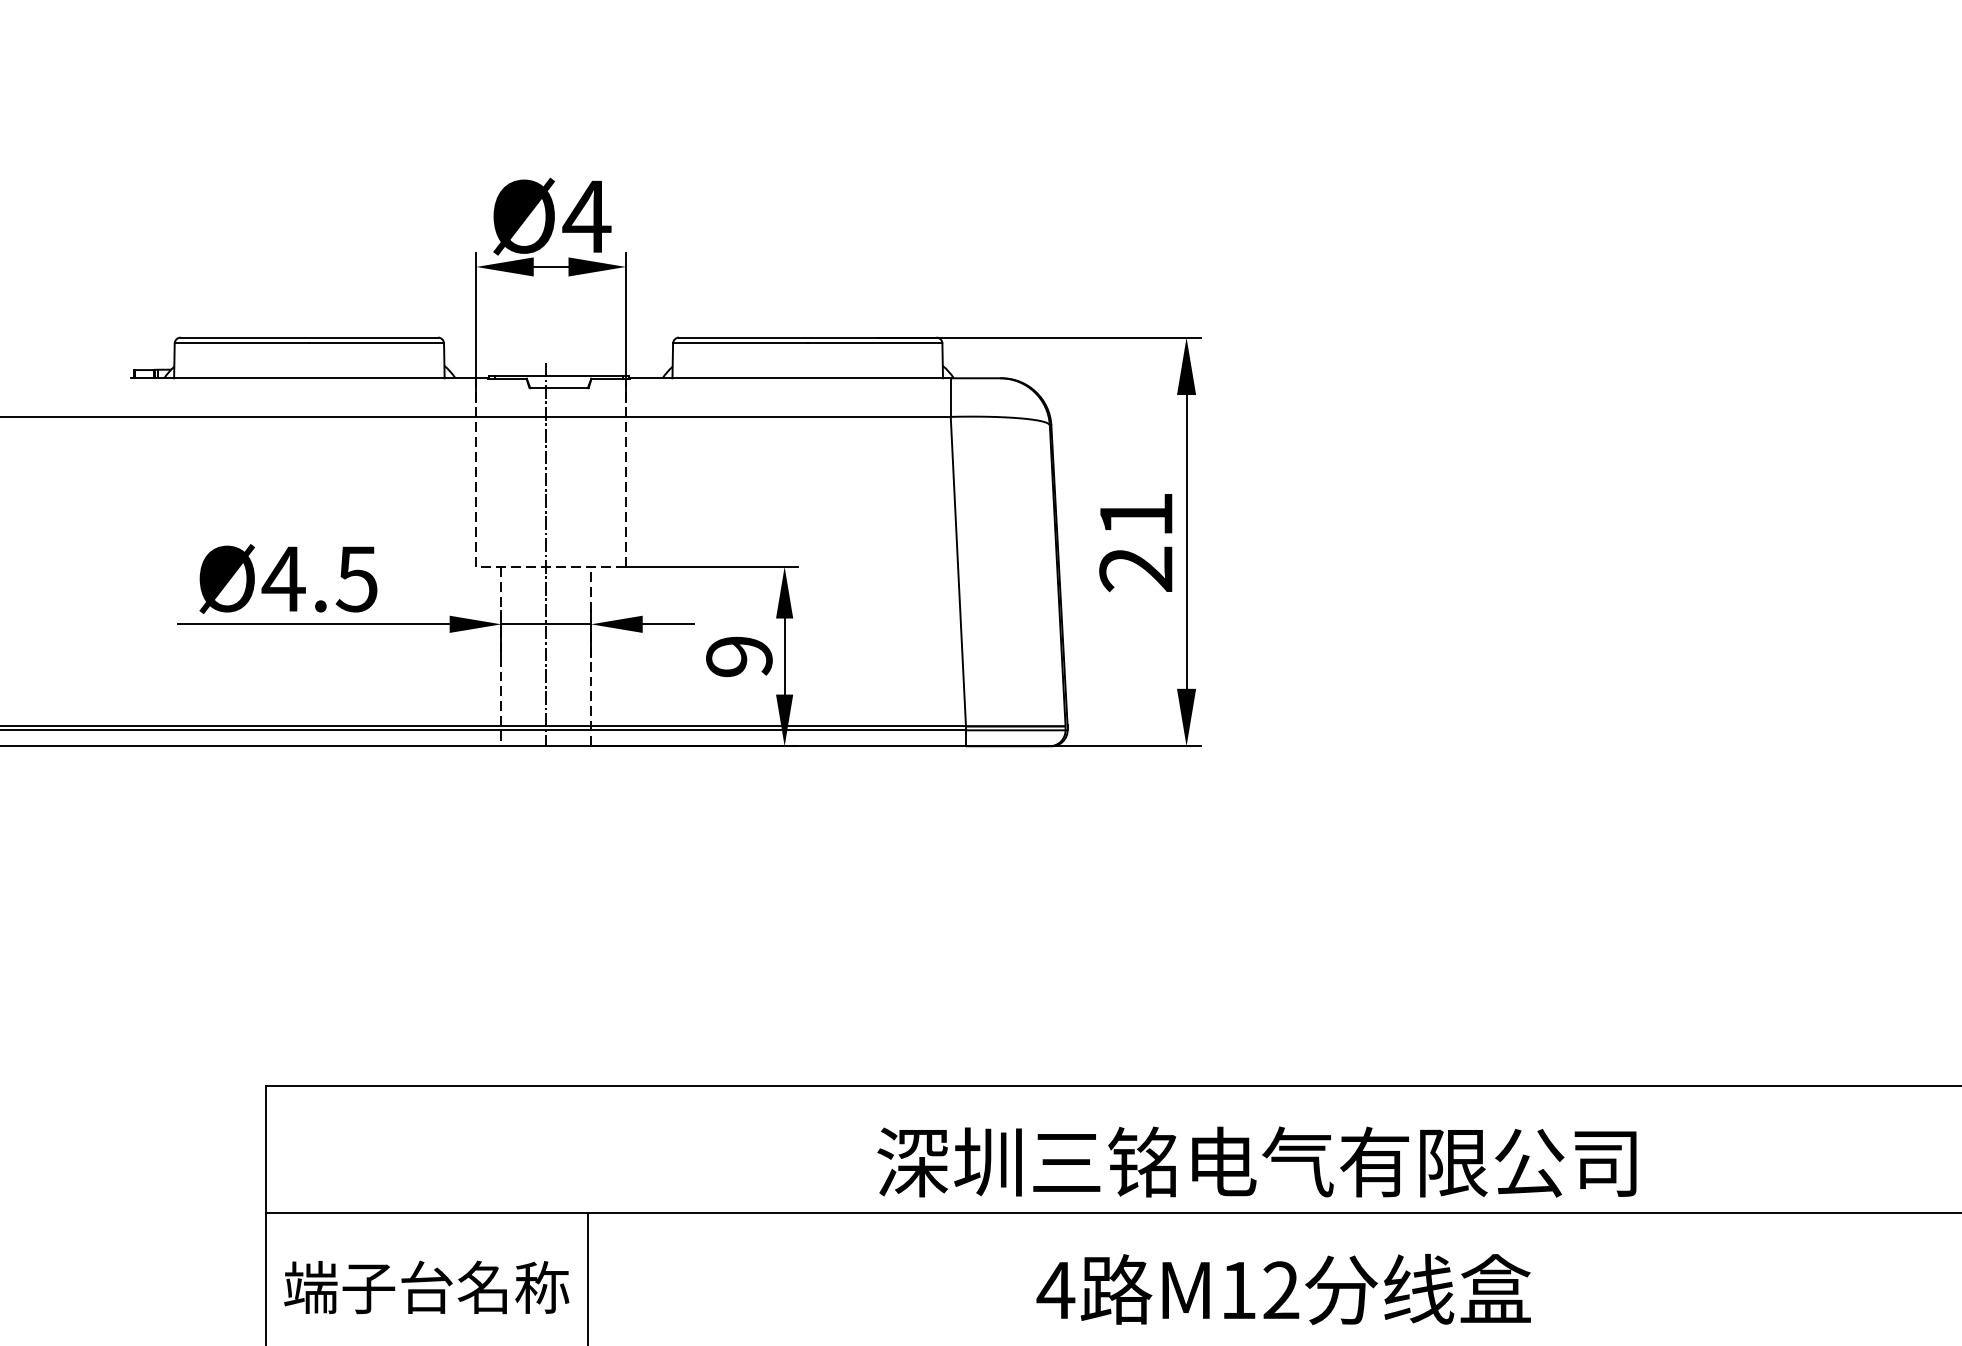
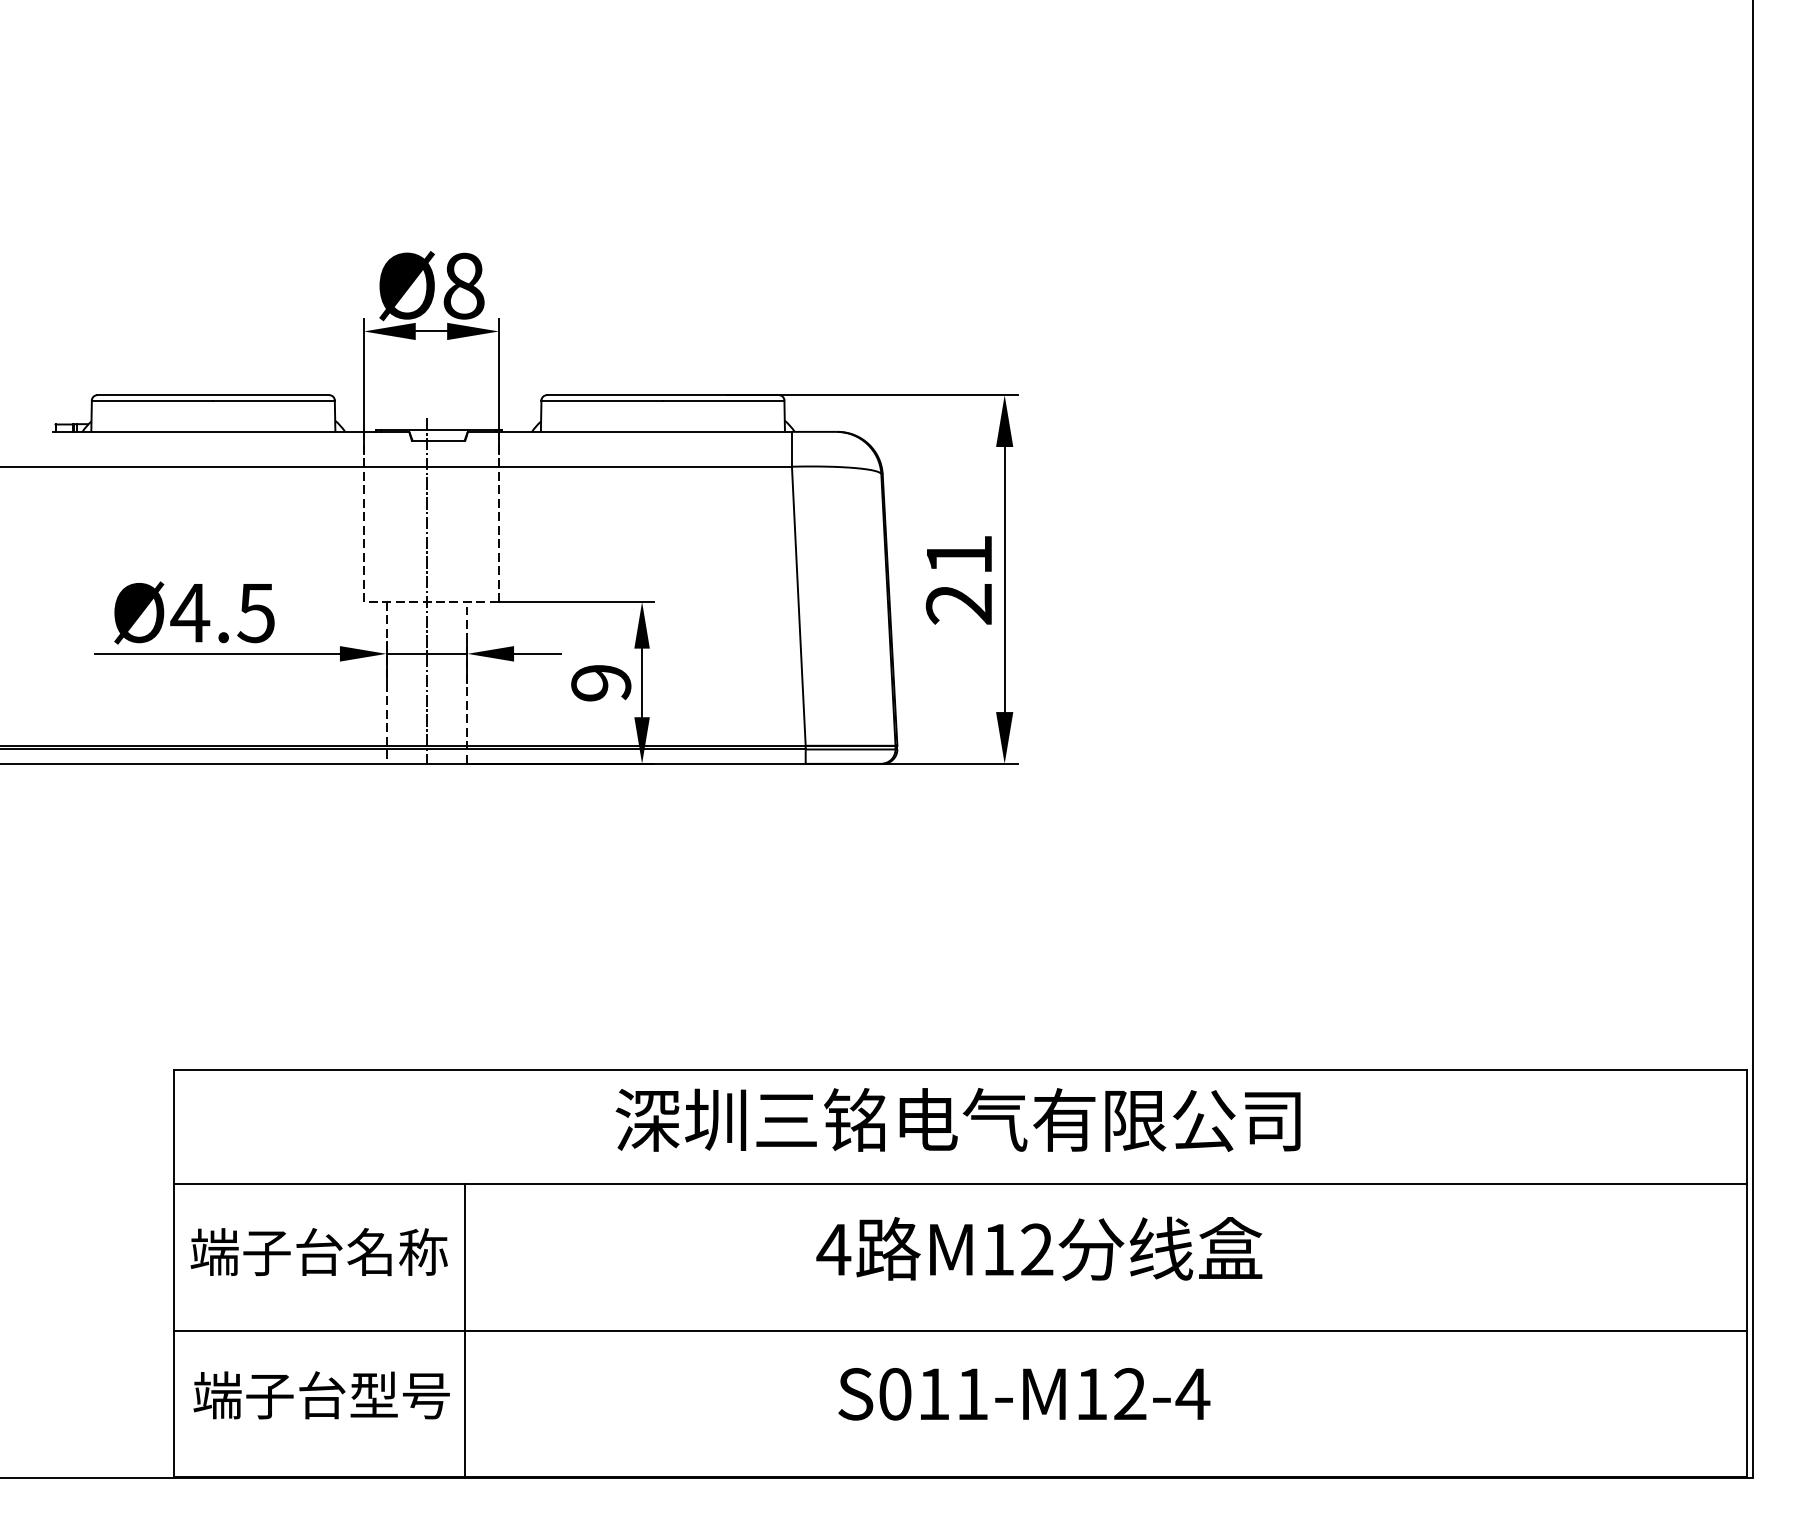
text: (586, 216) -> (463, 285), Ø4 -> Ø8
text: (1256, 1161) -> (957, 1119), moved
text: (1283, 1289) -> (1039, 1248), moved

